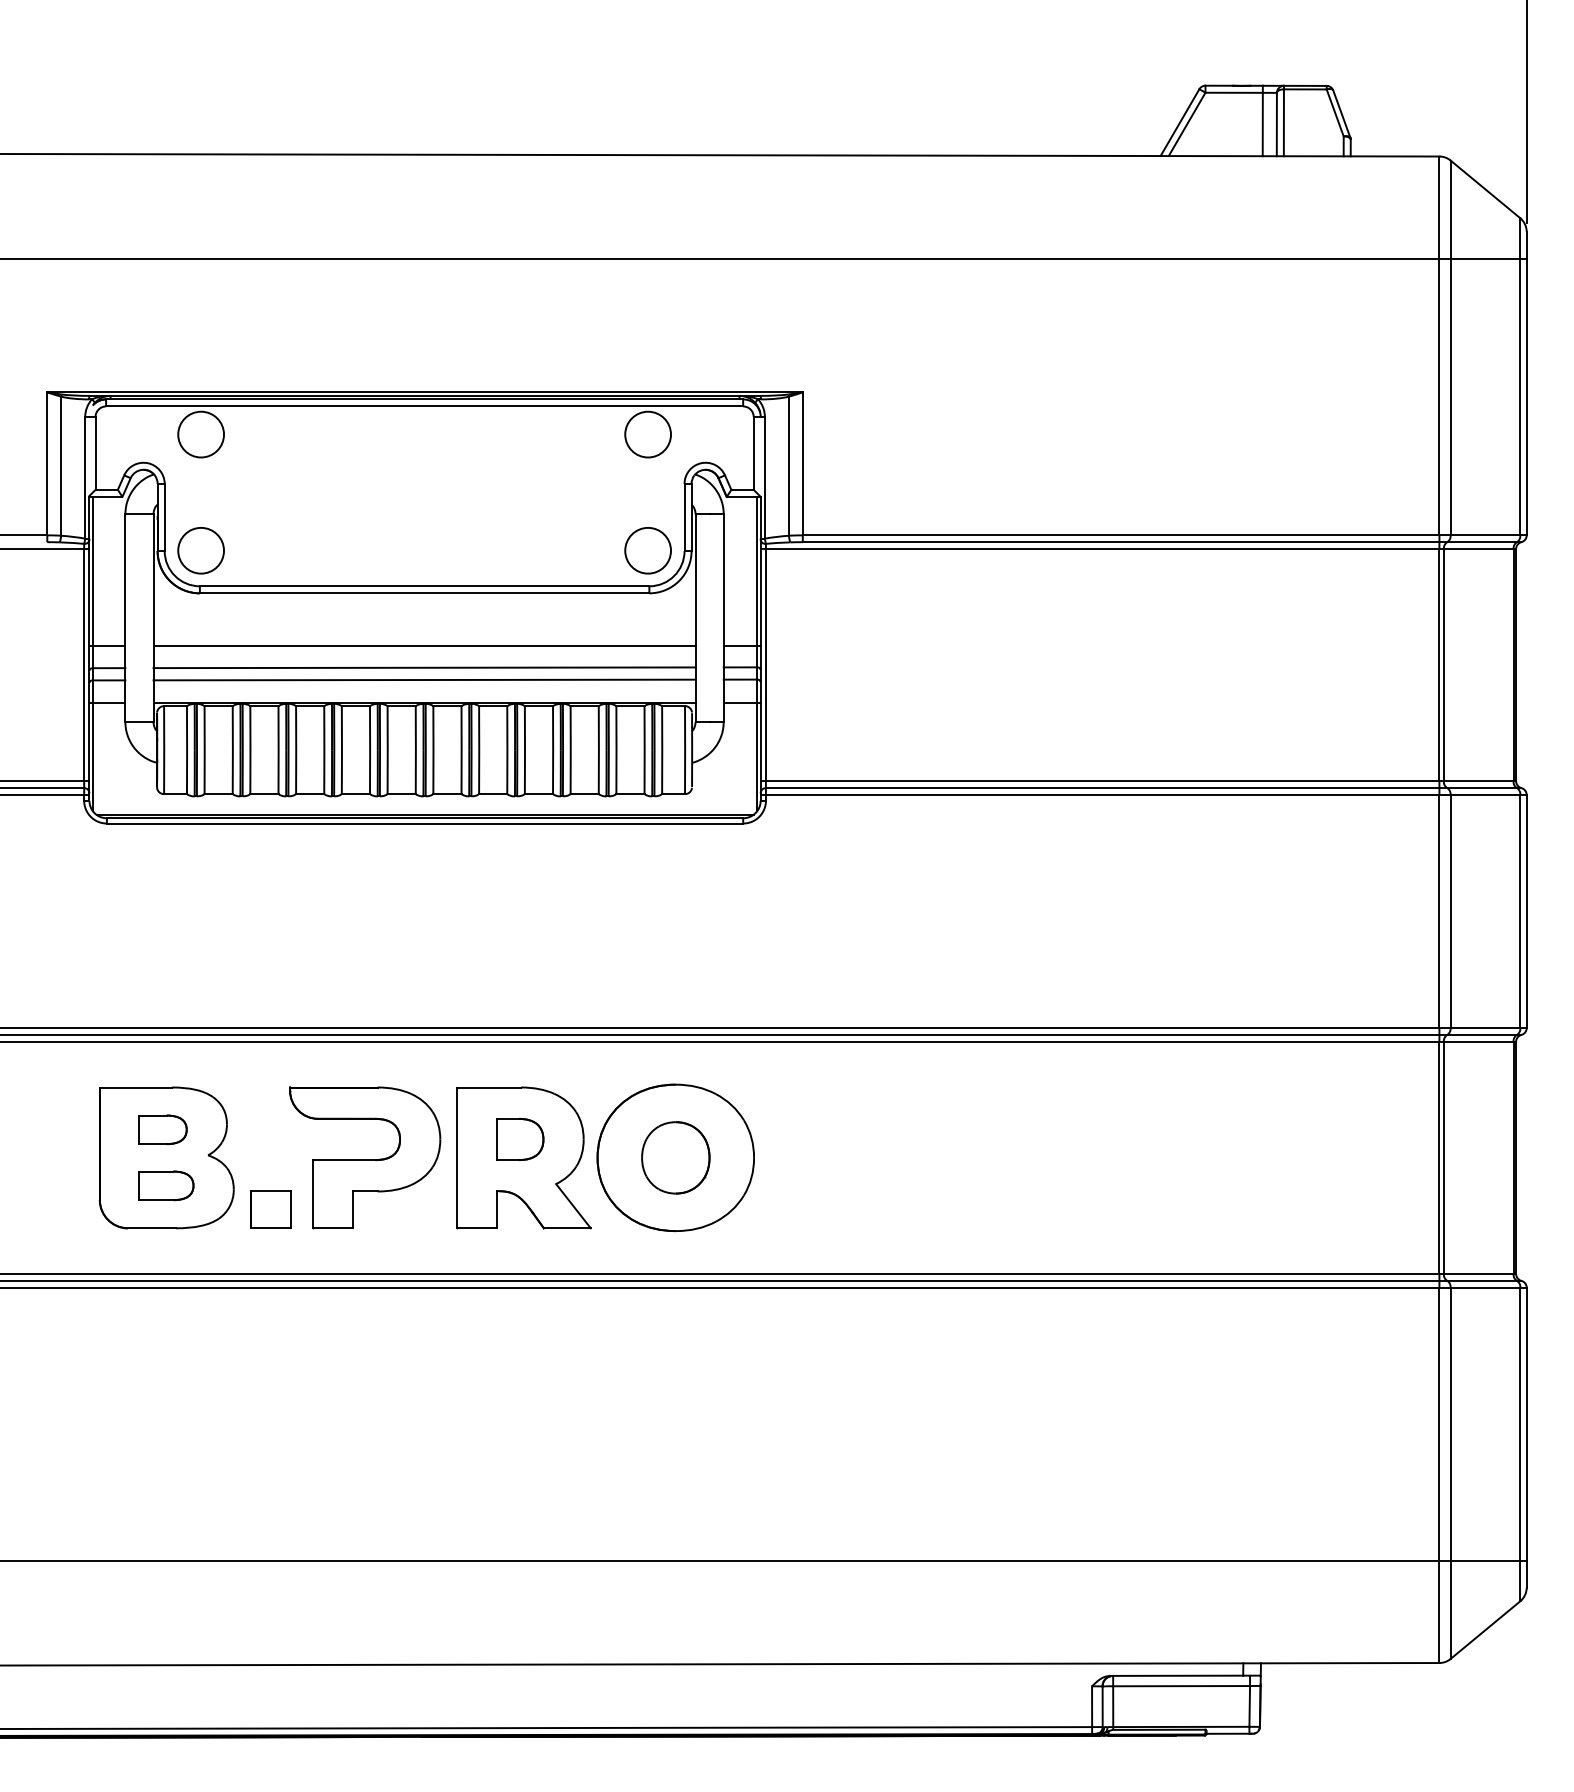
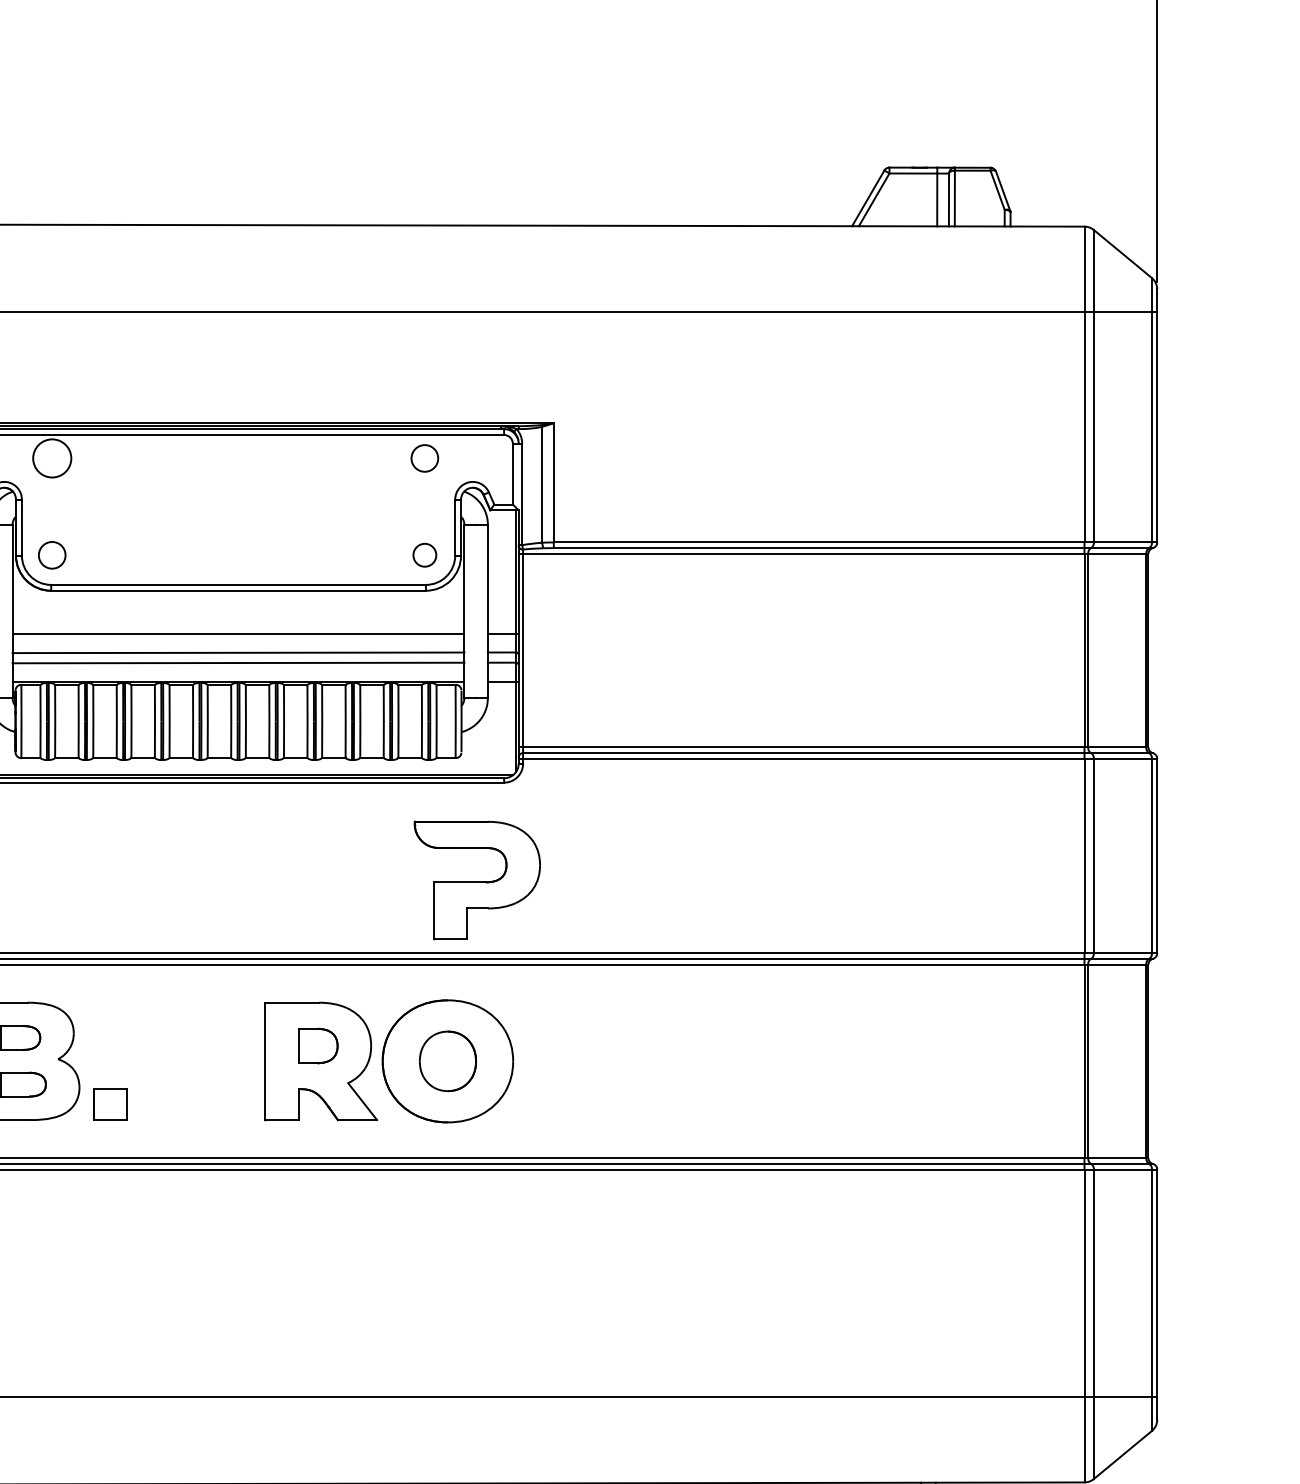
circle: (648, 434) -> (425, 458), size x0.7
circle: (200, 550) -> (51, 555), size x0.7
circle: (648, 550) -> (425, 555), size x0.6
part: (365, 1157) -> (477, 880), moved

